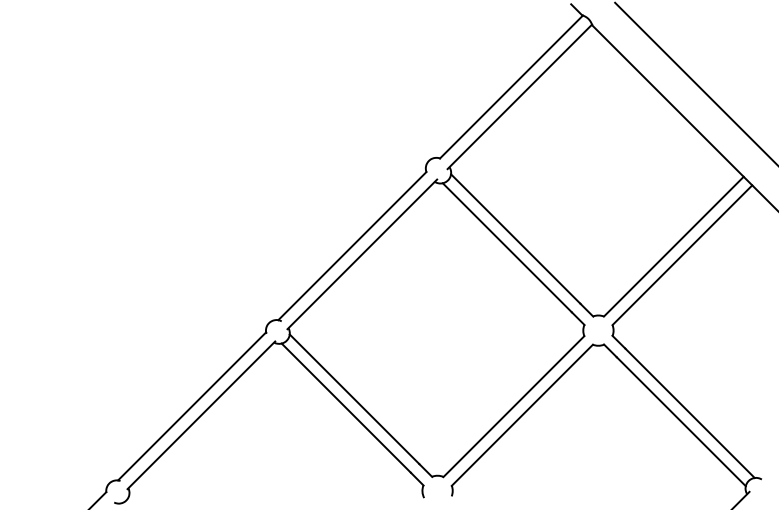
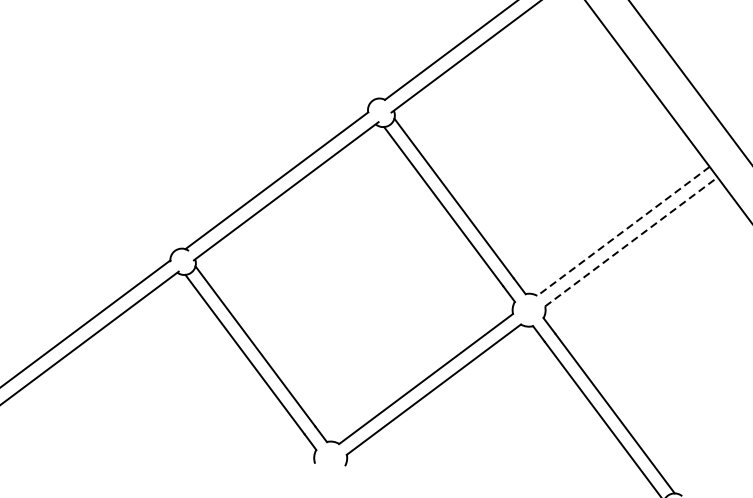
line: (673, 246) -> (623, 231), solid -> dashed
line: (682, 255) -> (631, 242), solid -> dashed

